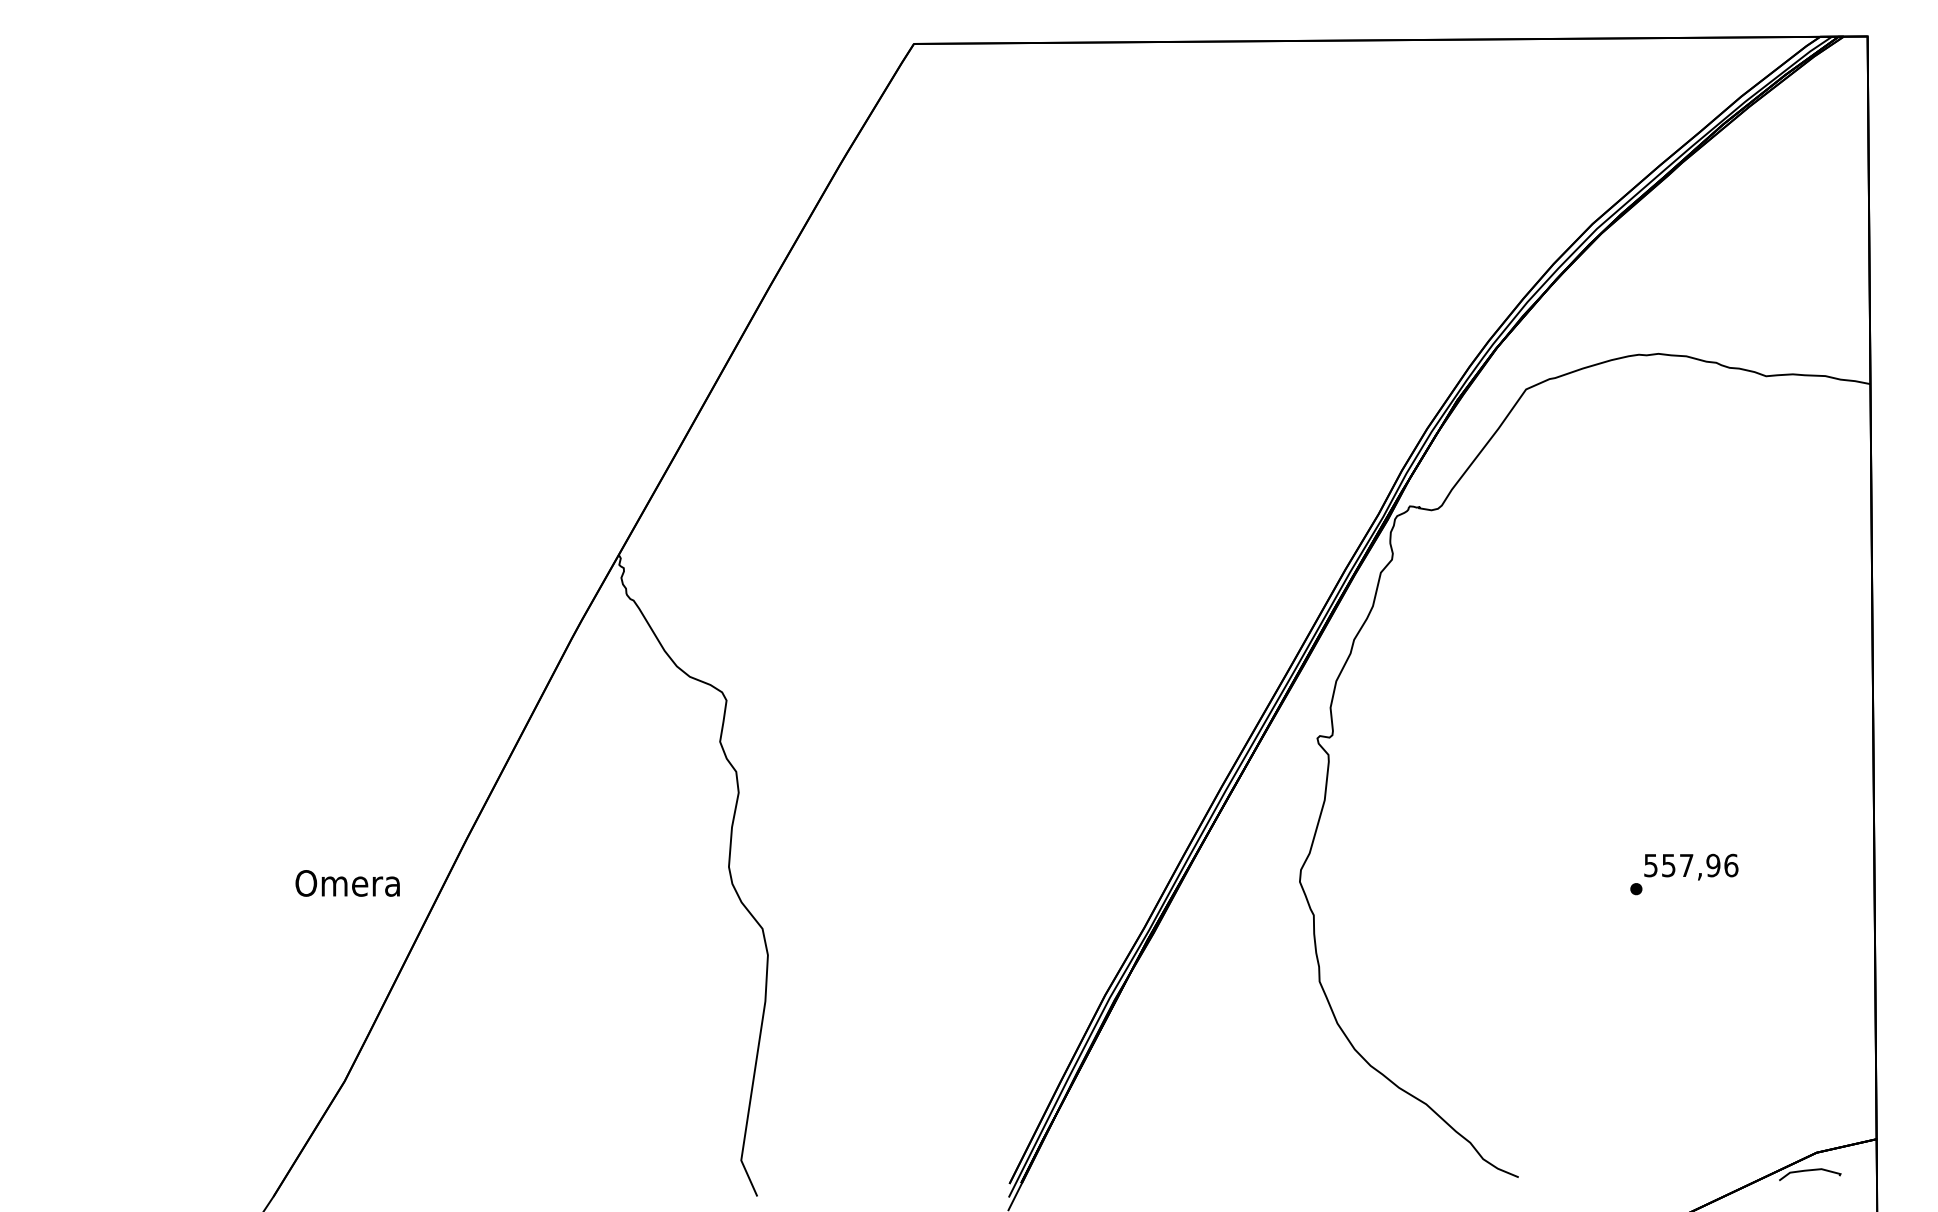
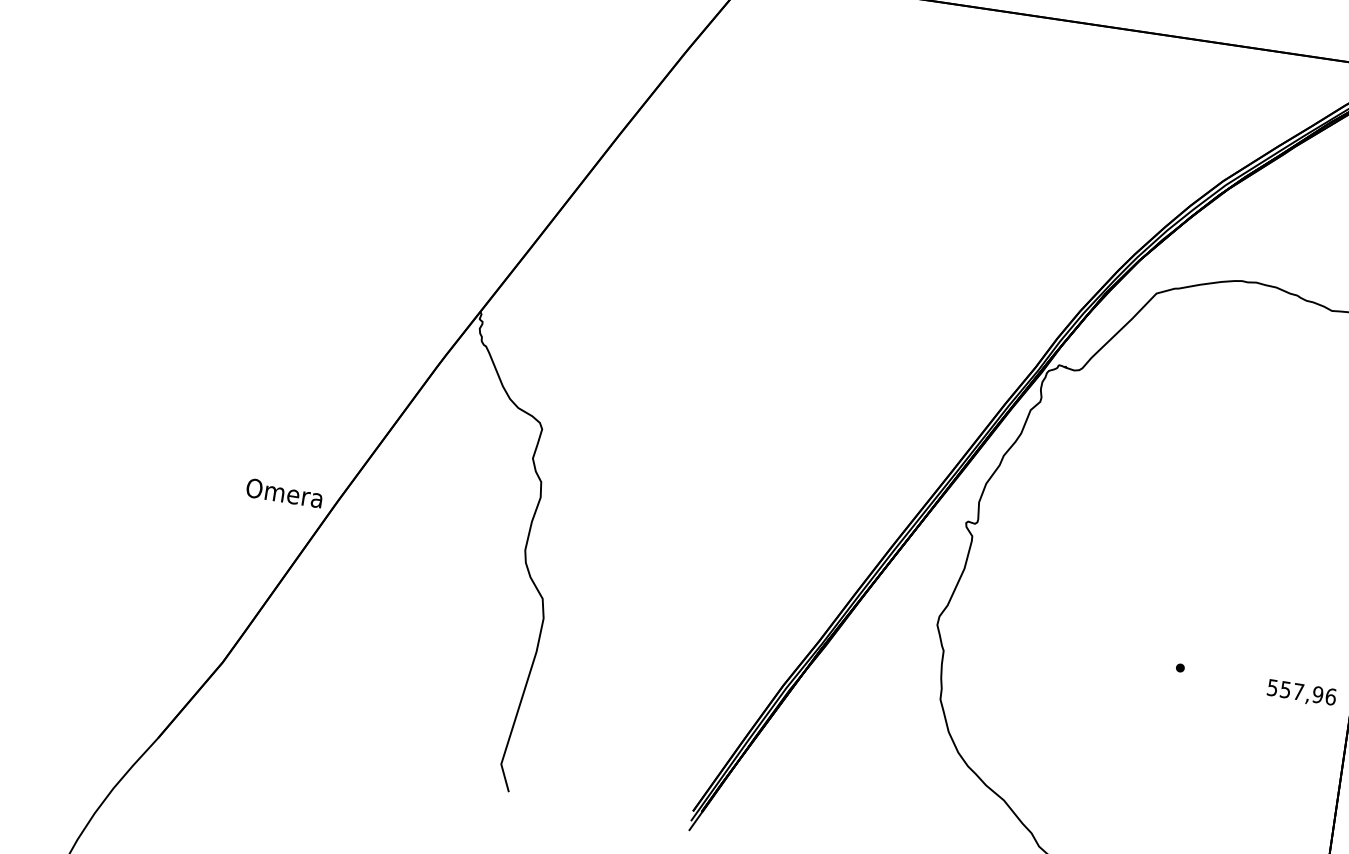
text: (1691, 866) -> (1301, 693), moved
text: (347, 883) -> (284, 493), moved

